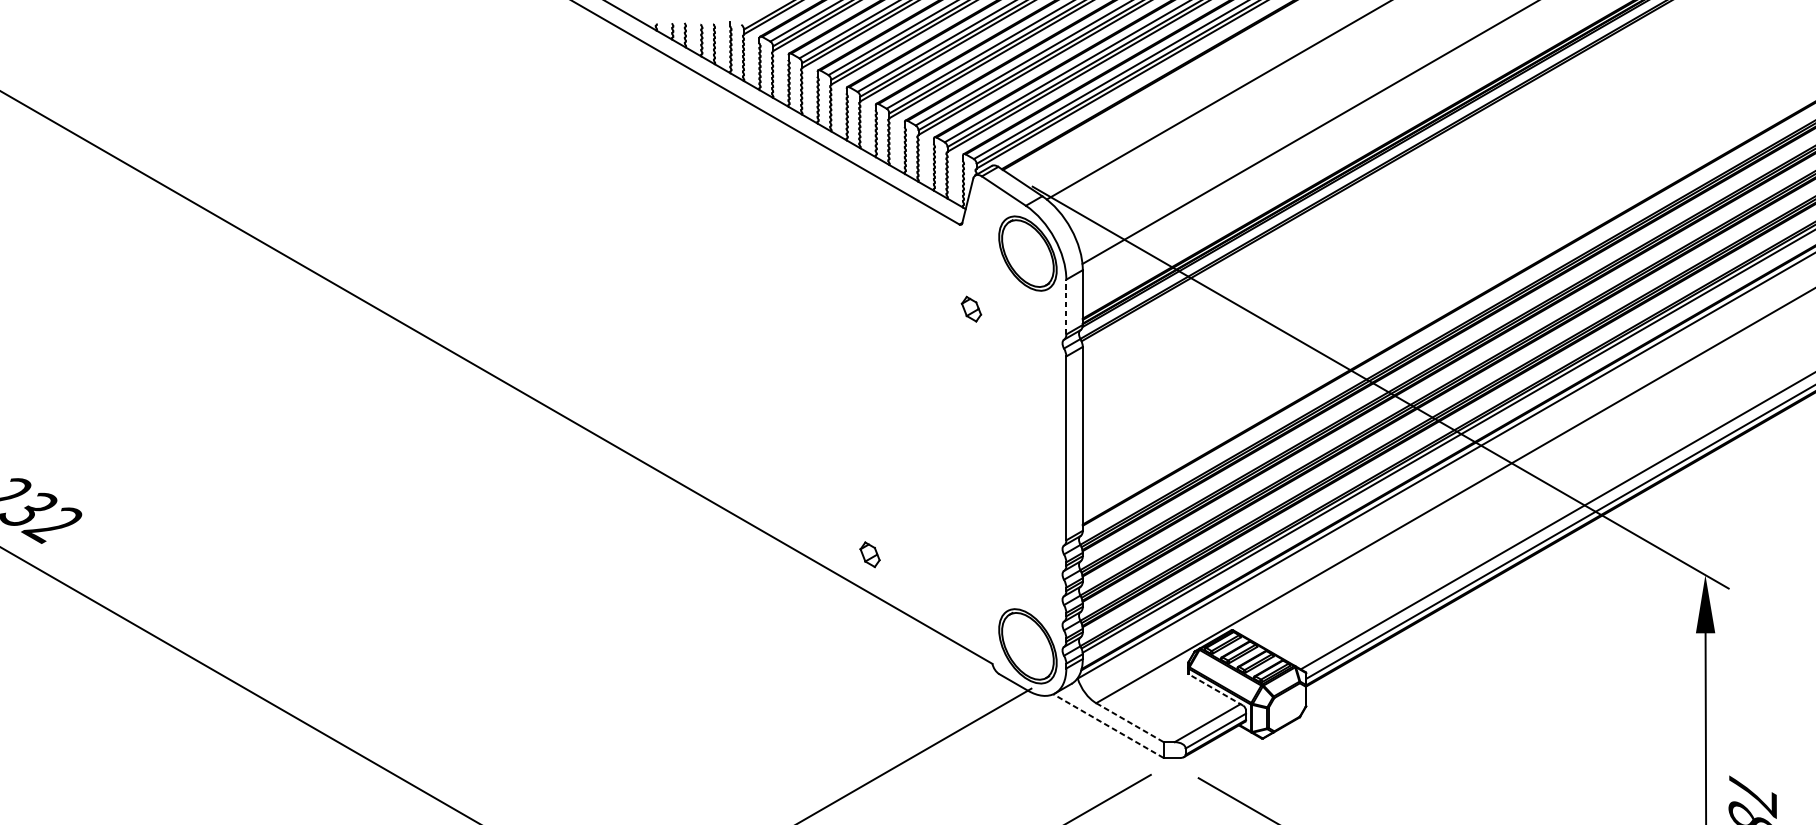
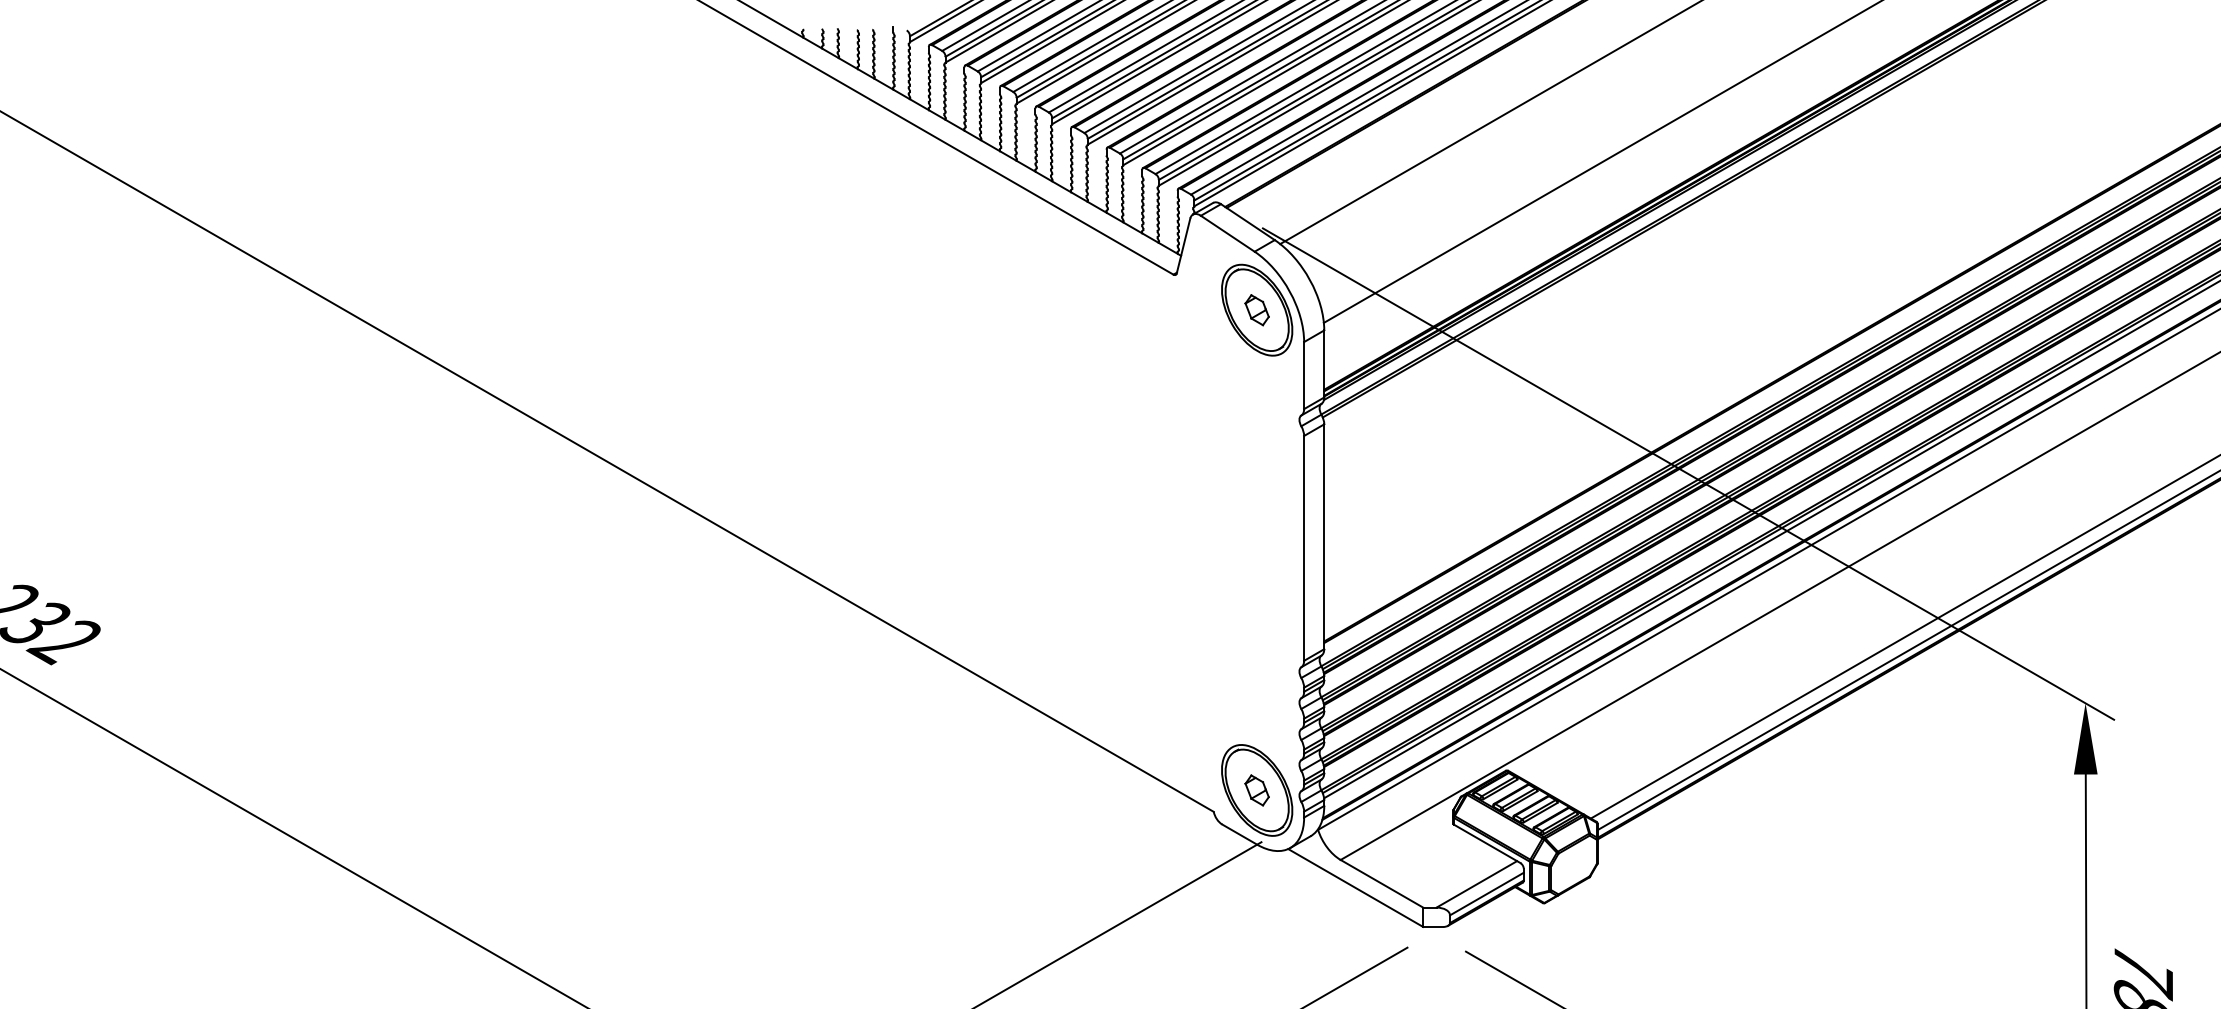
line: (1066, 307) -> (1304, 375), dashed -> solid
part: (970, 309) -> (1256, 310), moved
part: (869, 554) -> (1256, 790), moved
line: (1215, 689) -> (1486, 843), dashed -> solid
line: (1129, 722) -> (1381, 883), dashed -> solid
line: (1108, 726) -> (1355, 888), dashed -> solid

